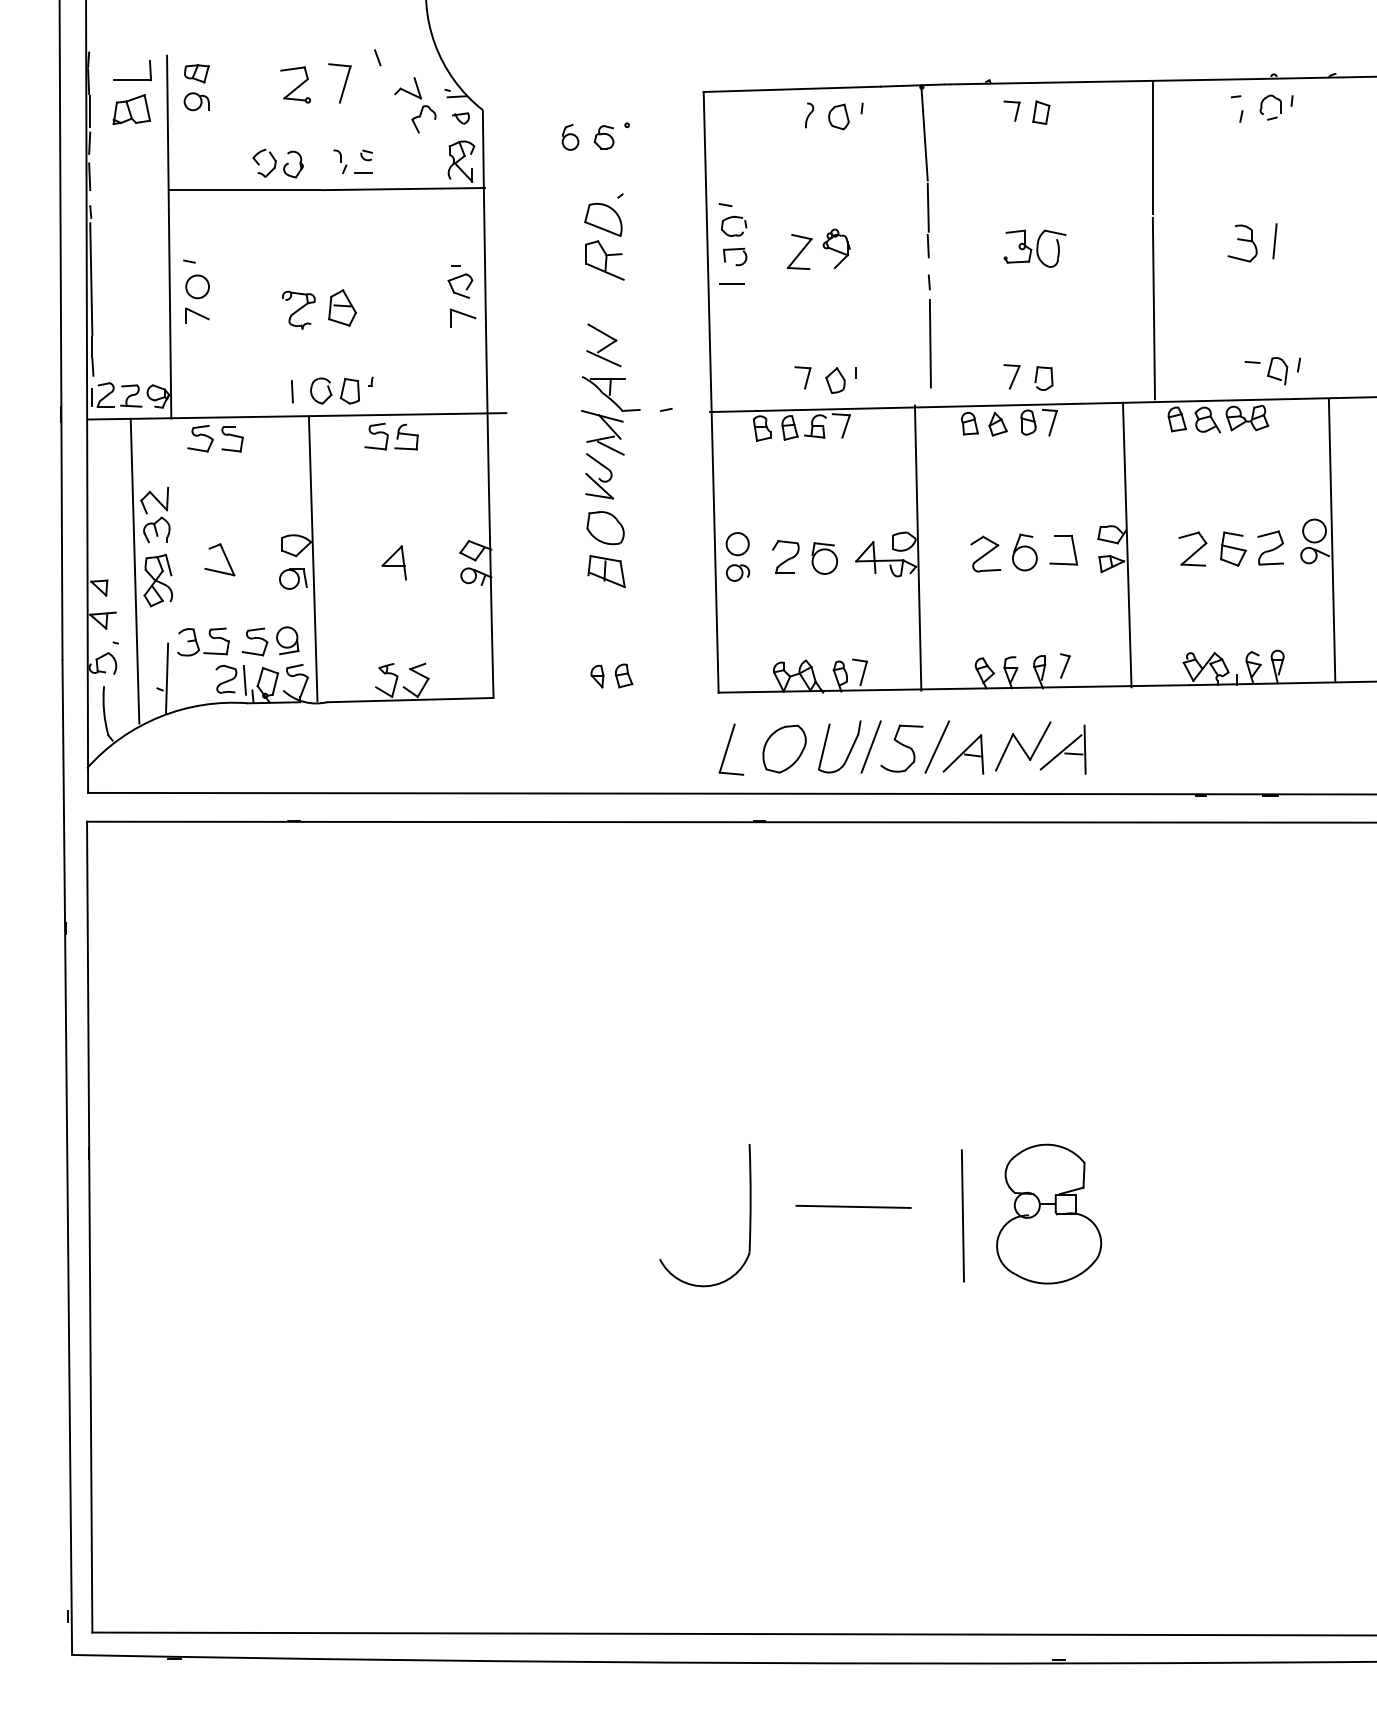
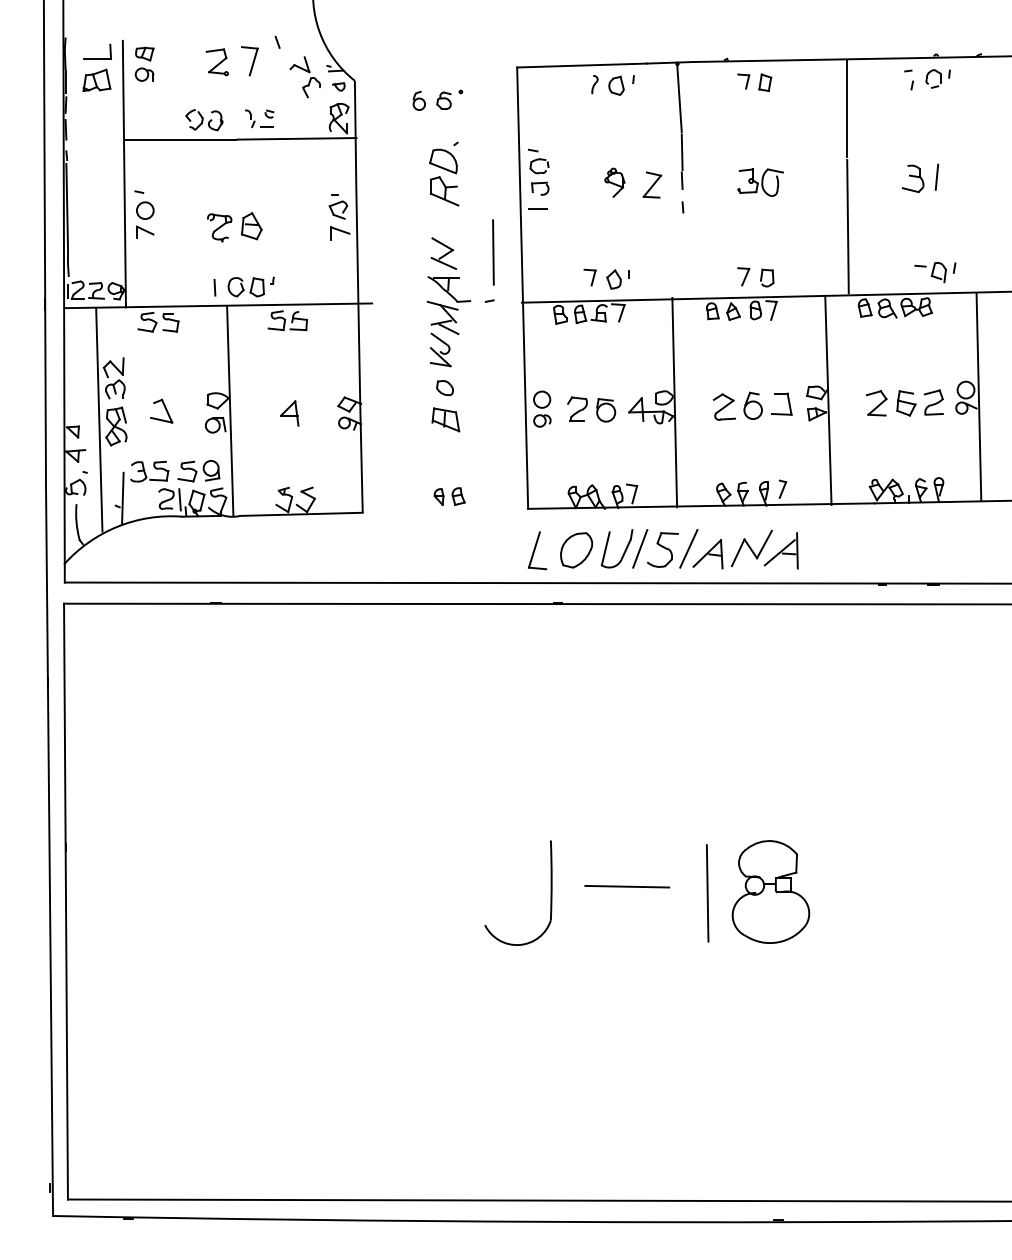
part: (799, 251) -> (652, 184), moved
line: (930, 343) -> (493, 252), moved
part: (605, 528) -> (445, 388), size x0.6

